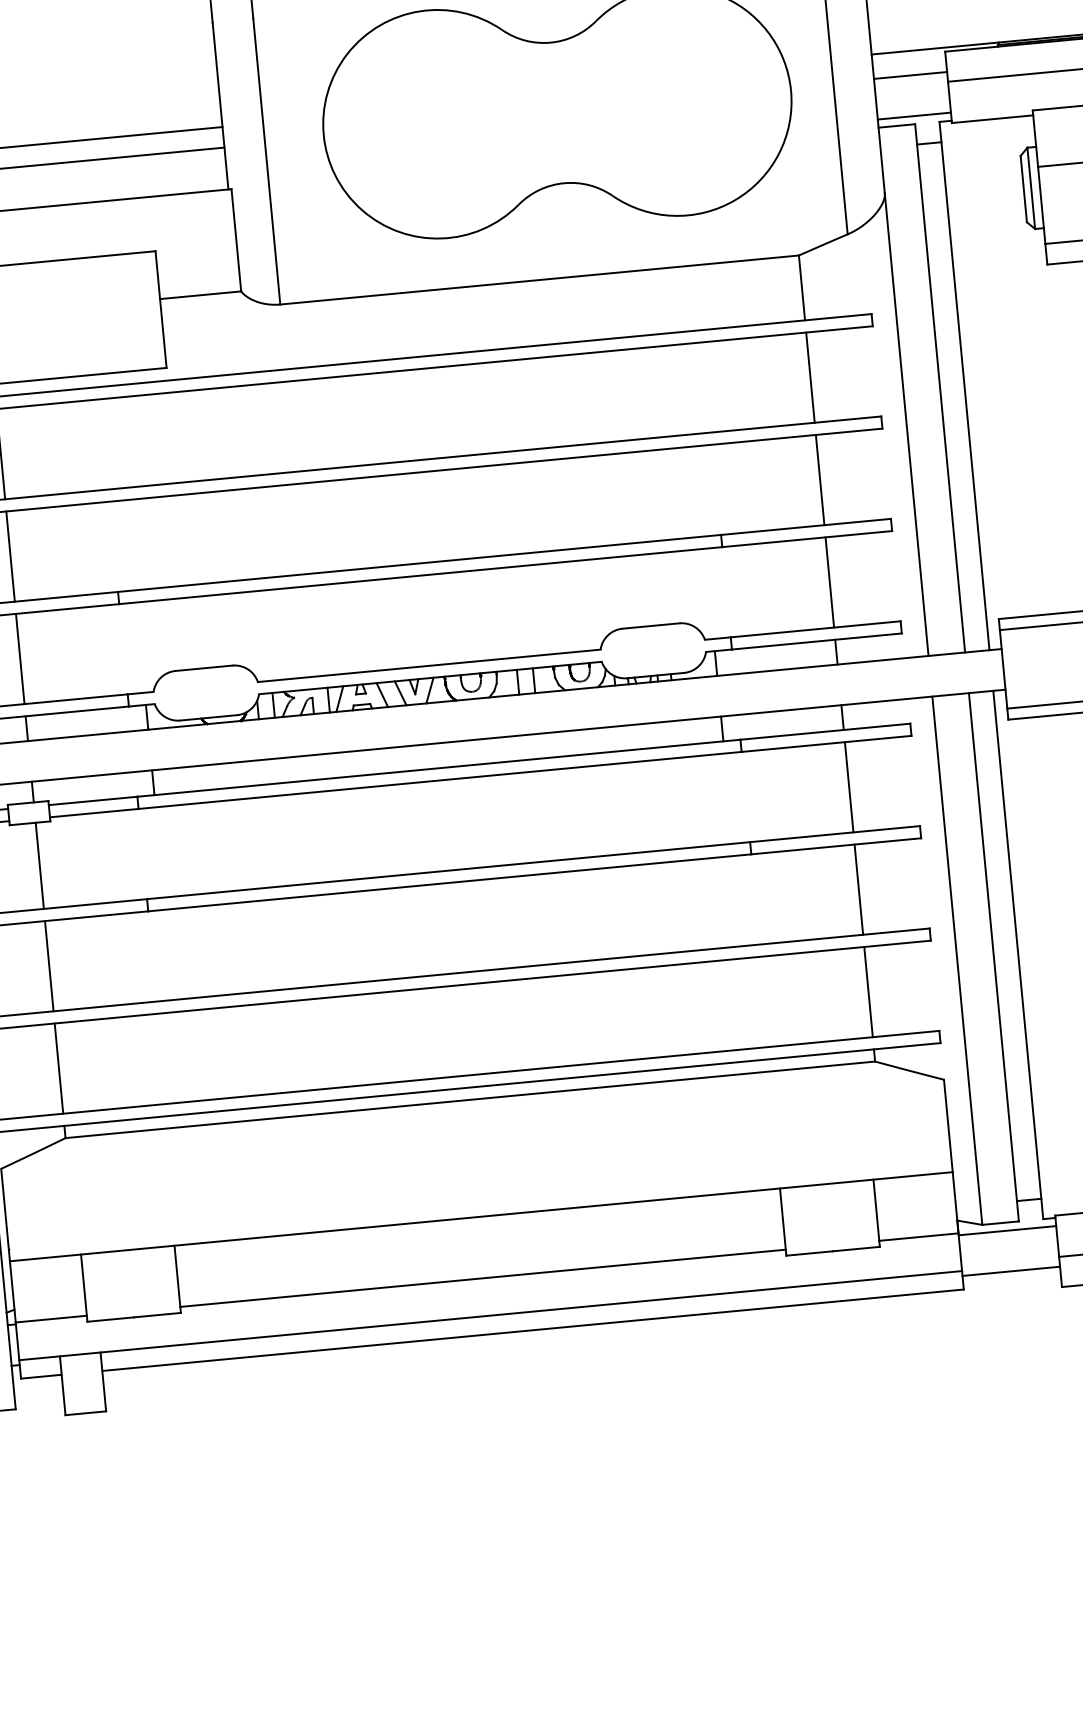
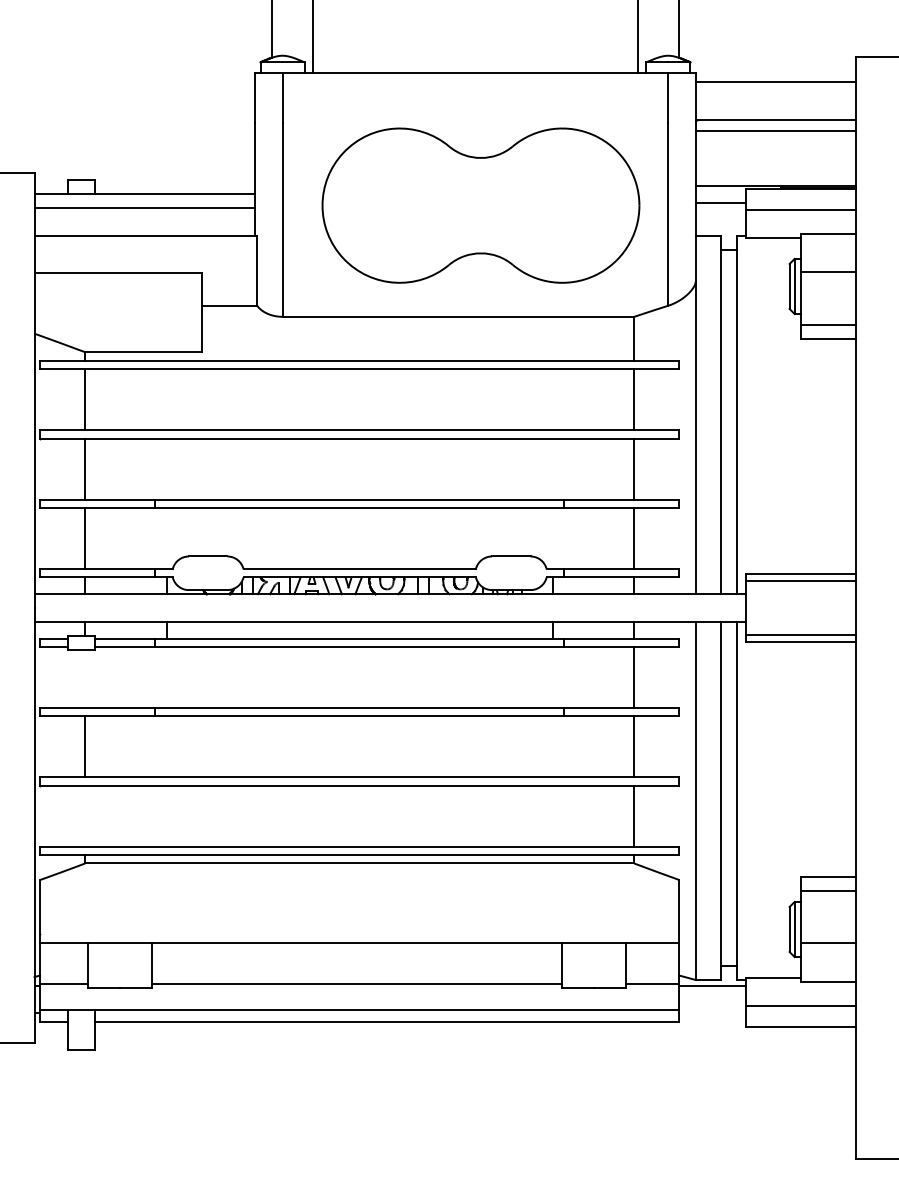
line: (914, 116) -> (720, 230), removed
line: (40, 865) -> (85, 678), removed
line: (59, 1067) -> (85, 815), removed
line: (1011, 1271) -> (712, 1013), removed

